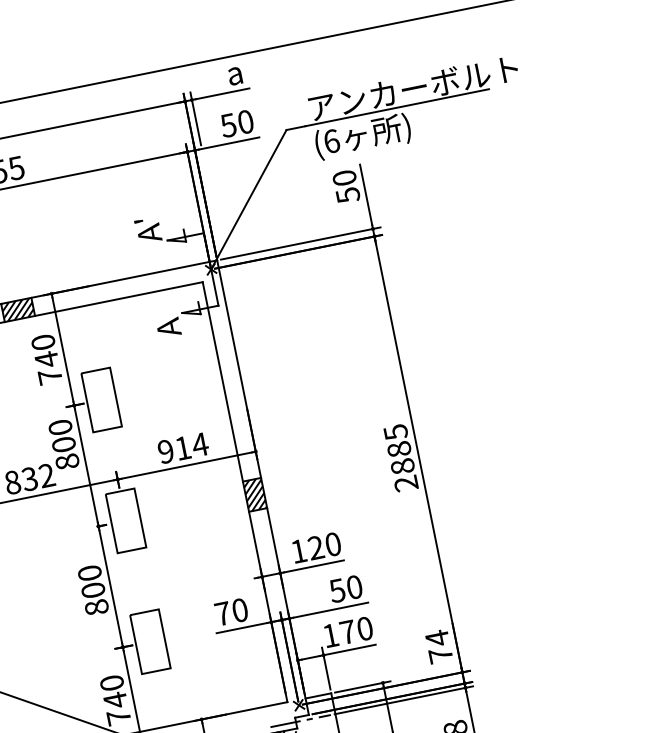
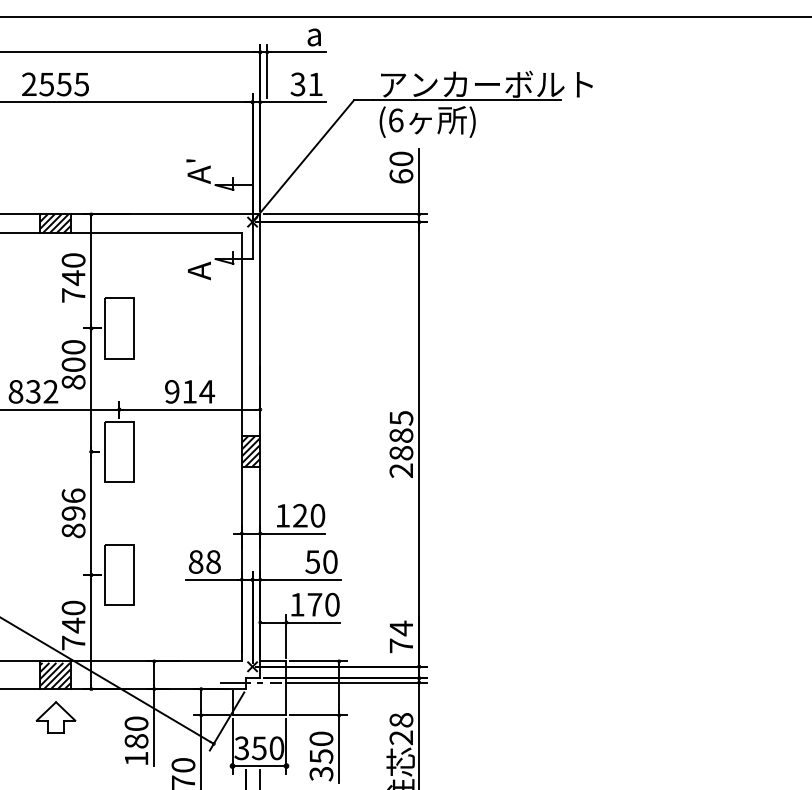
text: (236, 123) -> (306, 84), 50 -> 31
text: (348, 195) -> (401, 176), 50 -> 60
text: (91, 581) -> (73, 504), 800 -> 896
text: (231, 611) -> (204, 561), 70 -> 88

